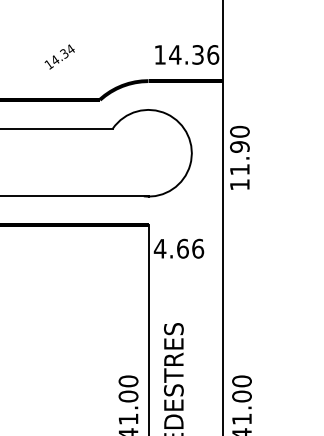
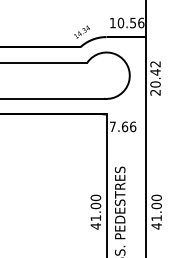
text: (185, 53) -> (126, 22), 14.36 -> 10.56
text: (58, 55) -> (81, 31), moved
text: (239, 158) -> (155, 78), 11.90 -> 20.42
text: (159, 248) -> (112, 126), 4.66 -> 7.66

